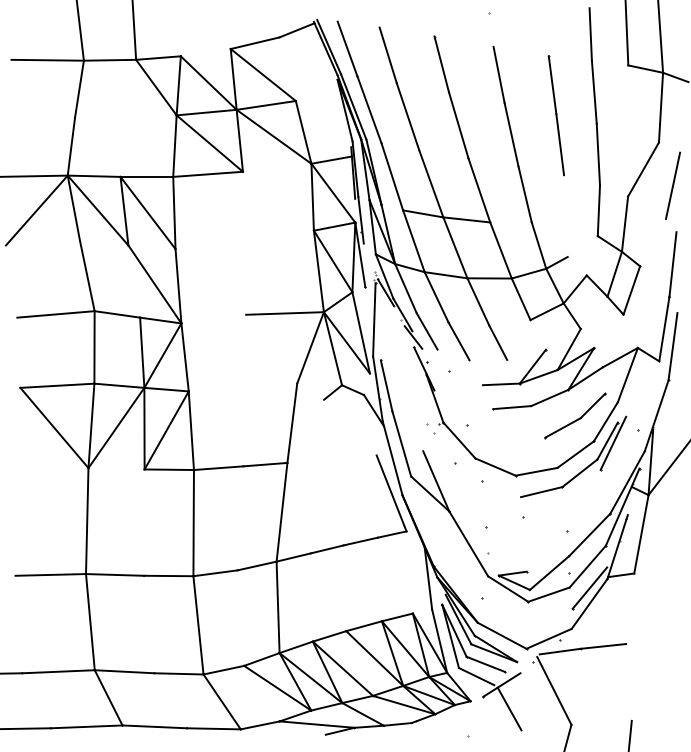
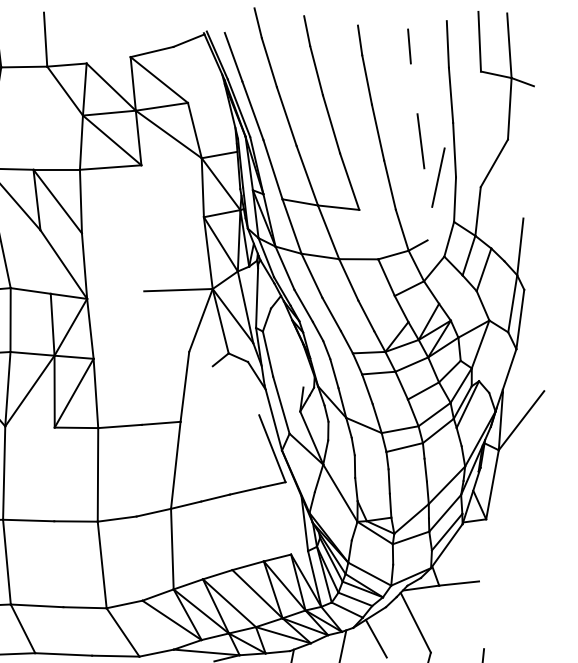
line: (552, 84) -> (414, 88), removed
line: (673, 185) -> (438, 177), moved
line: (500, 250) -> (368, 234), removed

